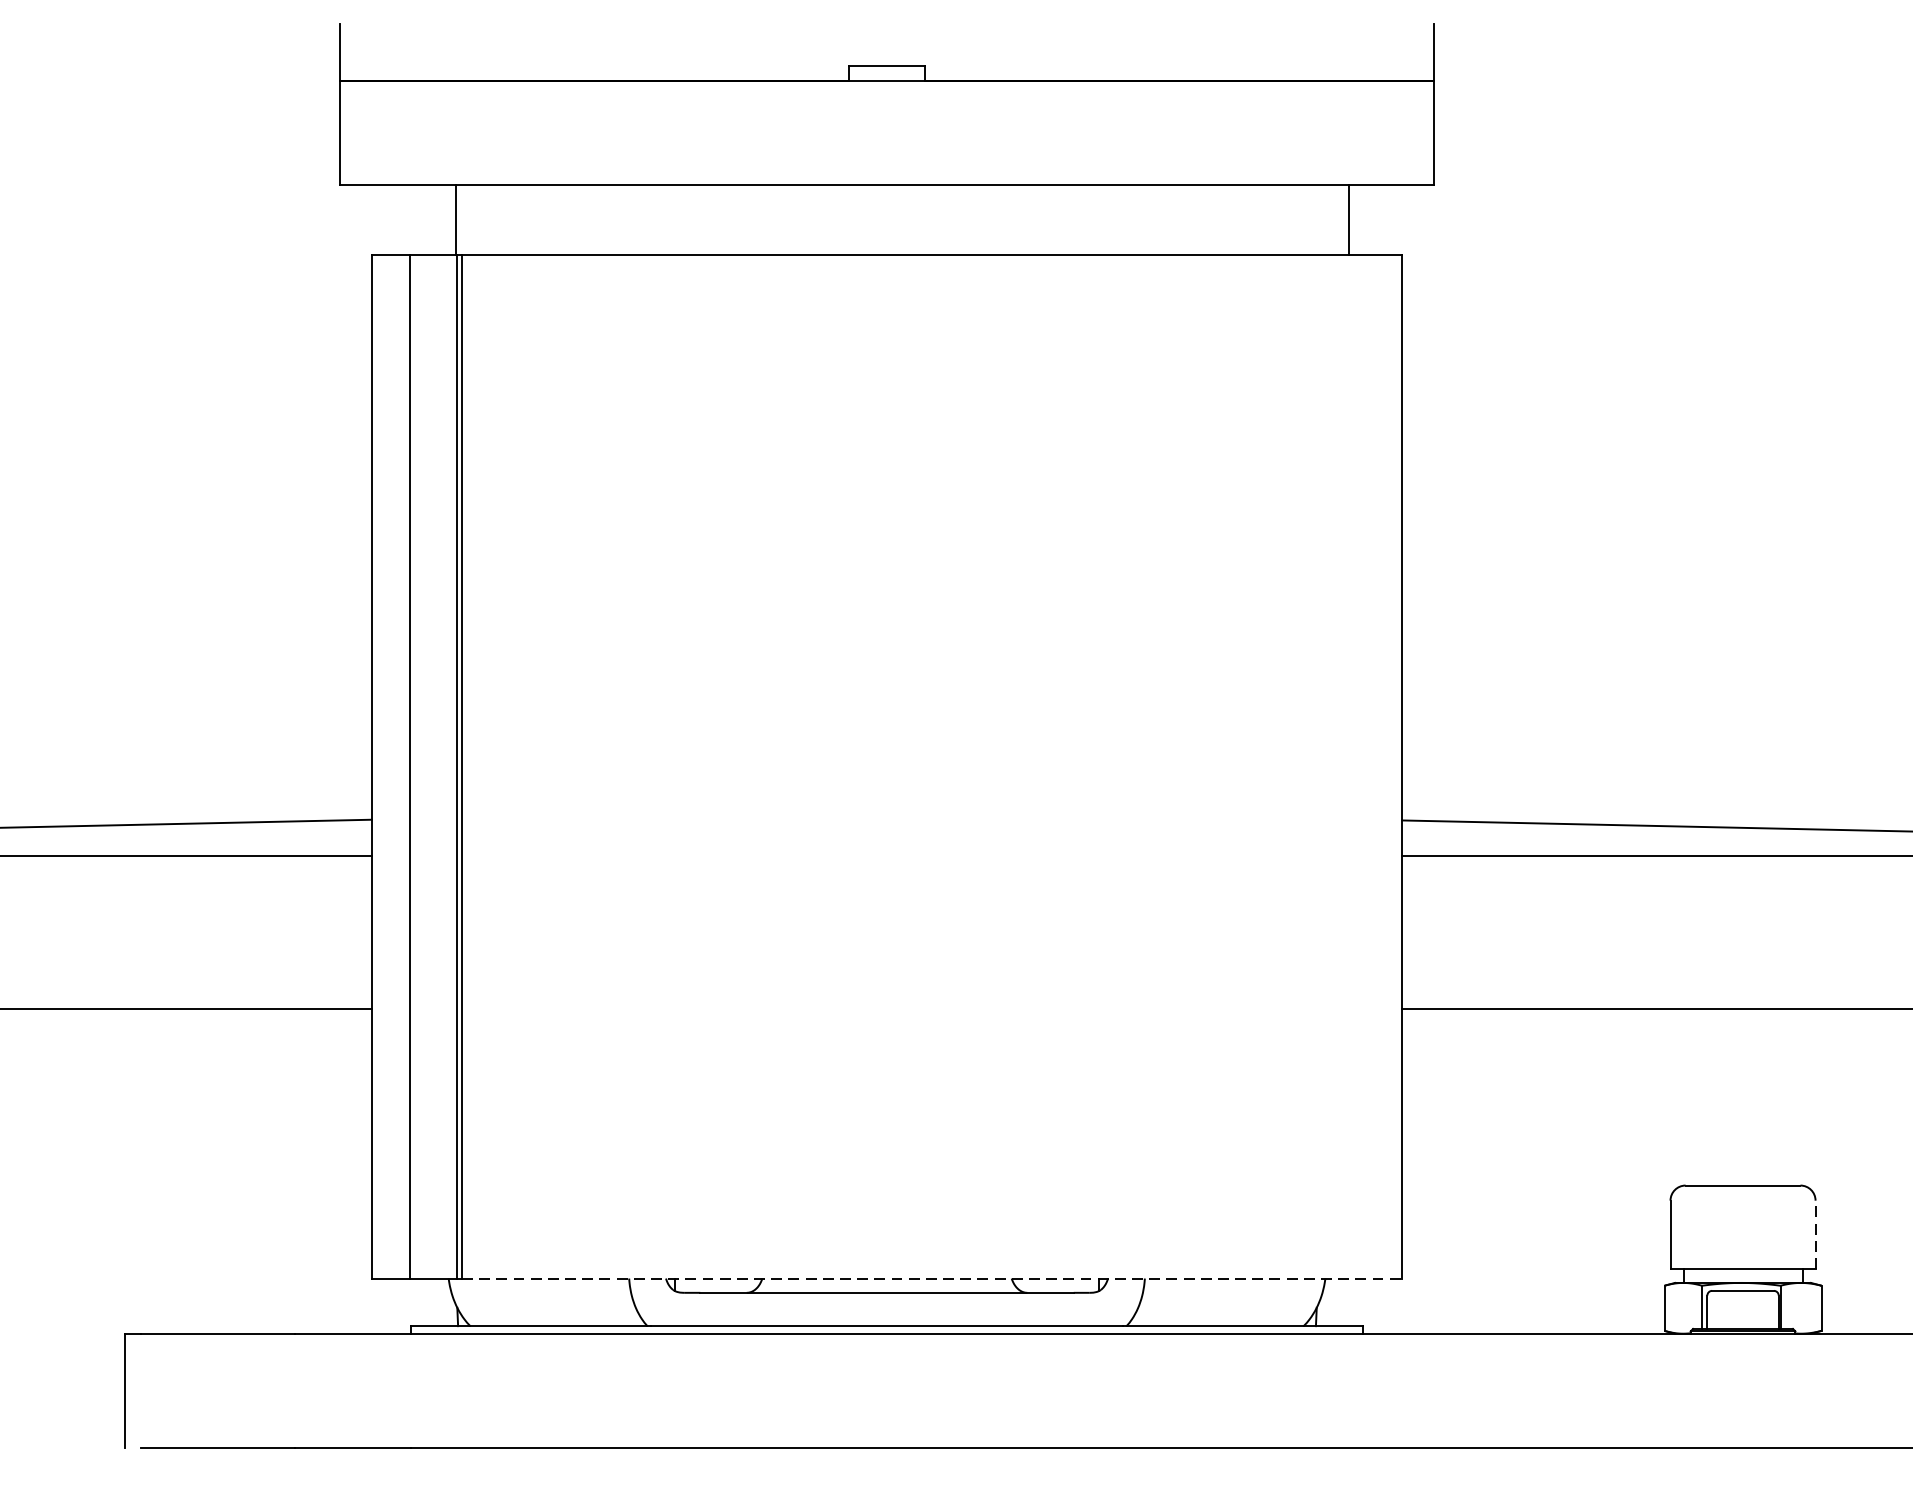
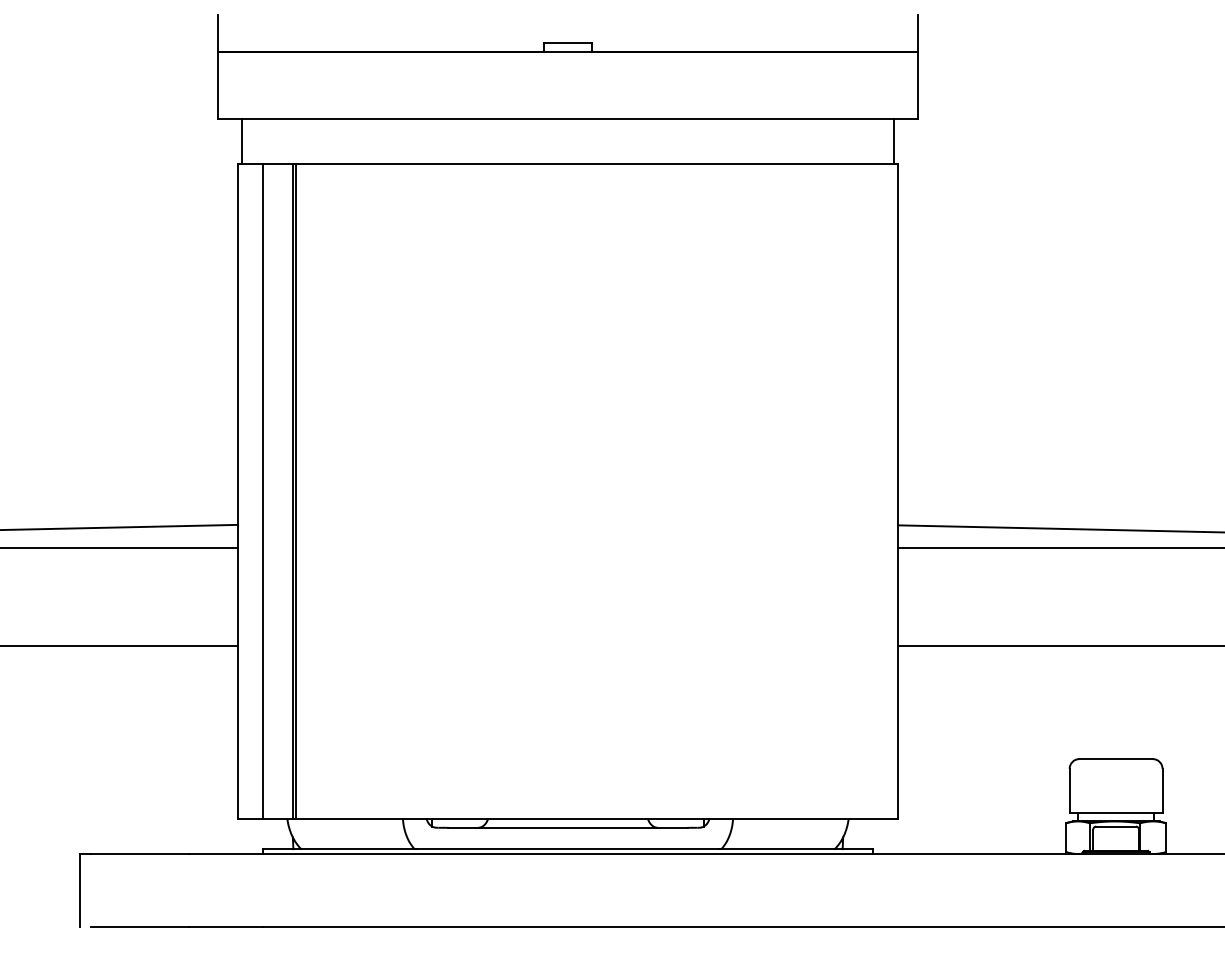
line: (455, 219) -> (241, 140), moved
line: (1350, 219) -> (894, 140), moved
line: (1815, 1234) -> (1162, 790), dashed -> solid
line: (933, 1278) -> (597, 818), dashed -> solid

